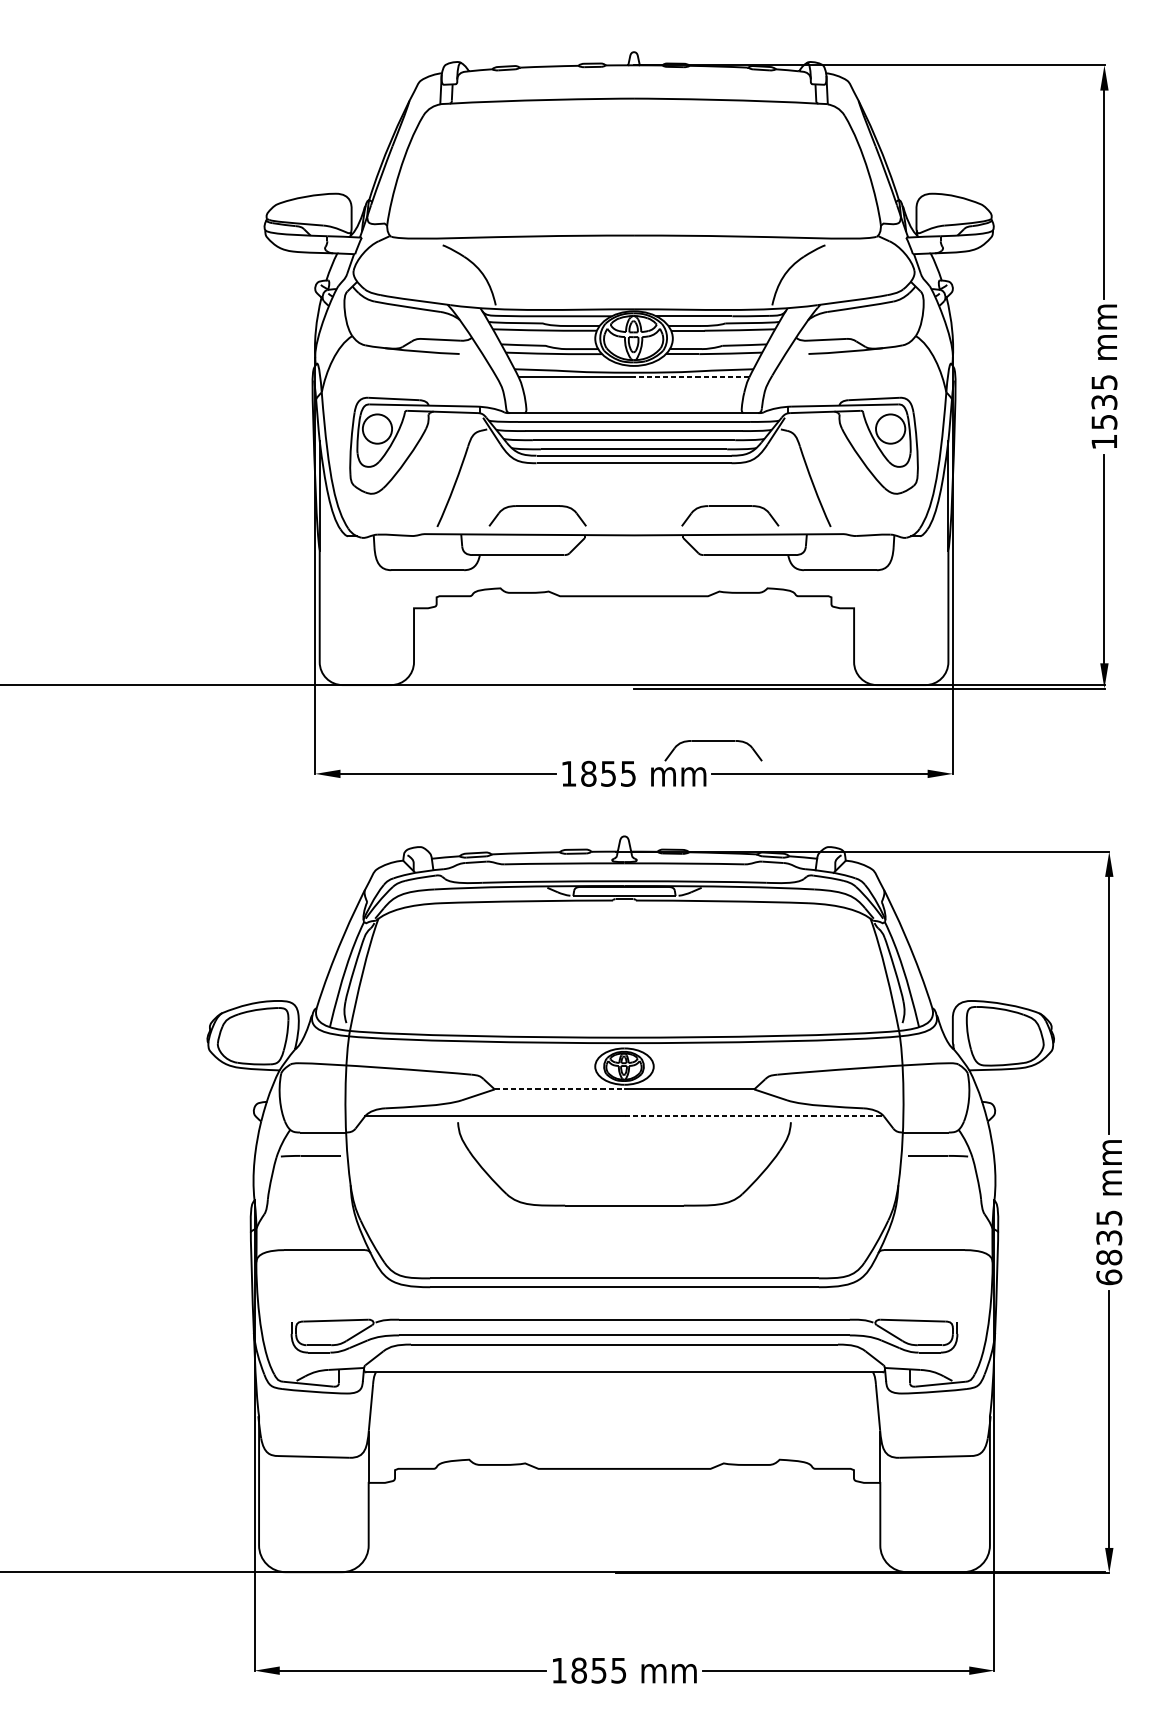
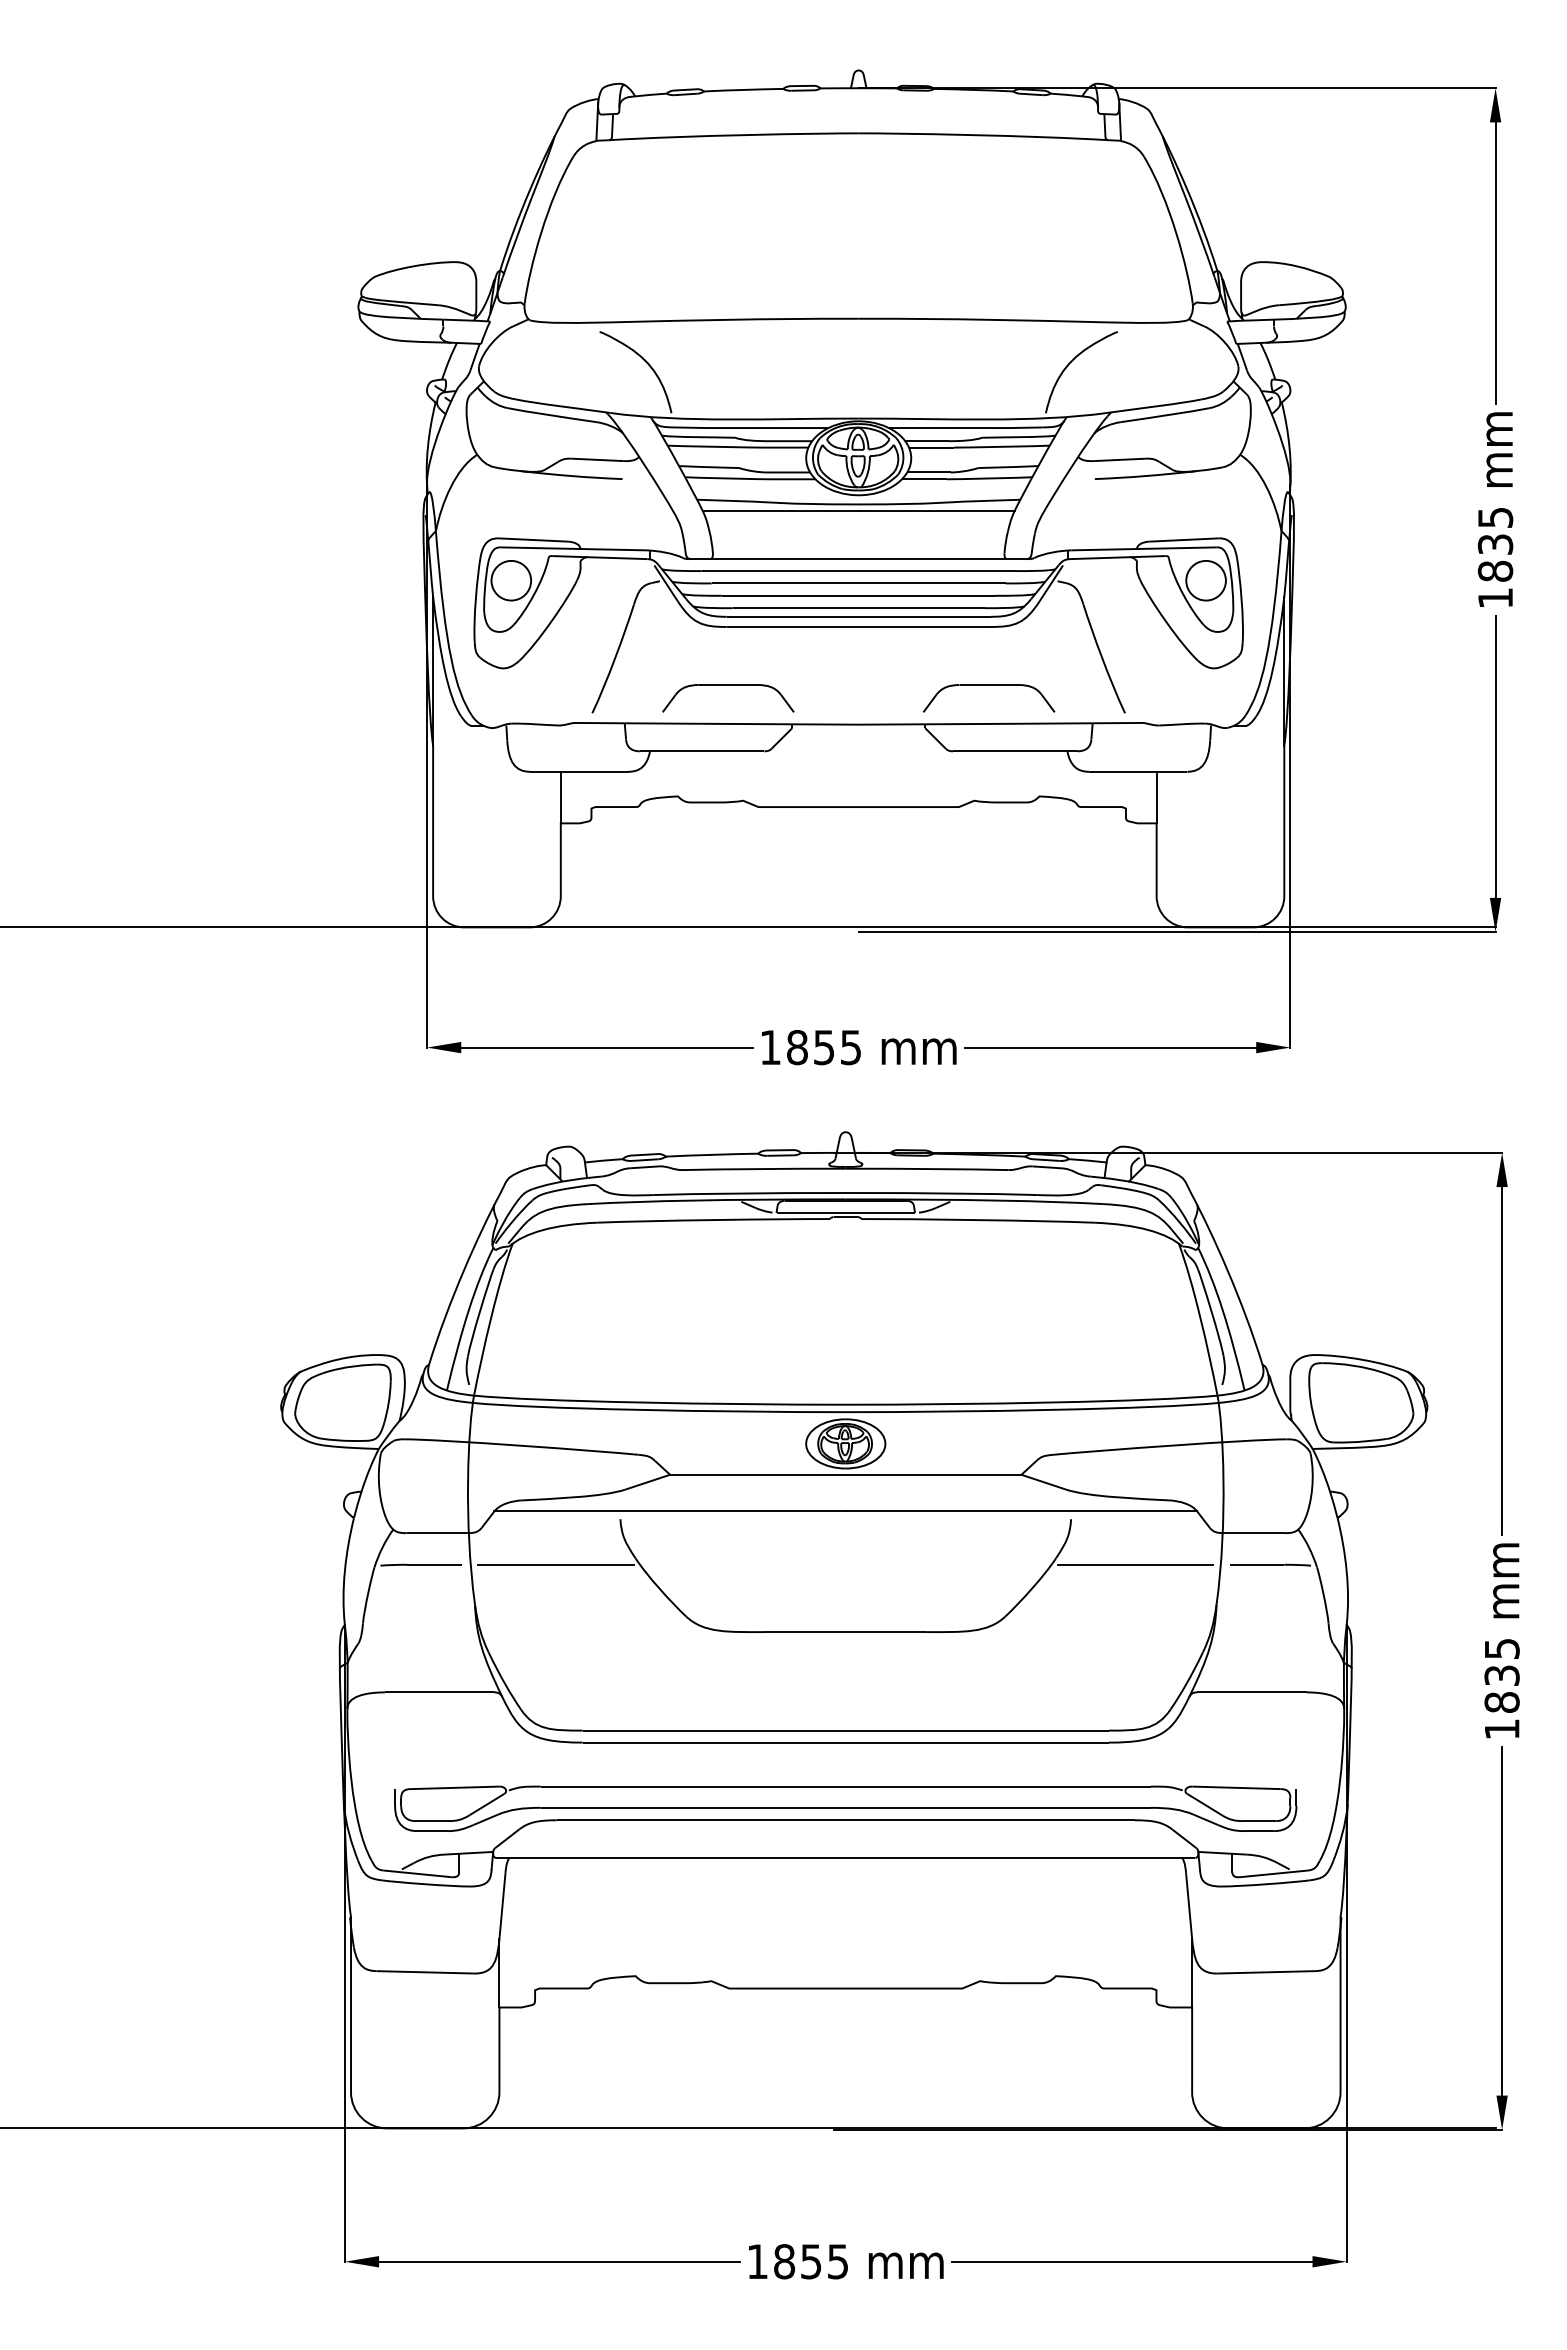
line: (691, 377) -> (936, 510), dashed -> solid
text: (1104, 421) -> (1495, 570), 1535 -> 1835
line: (413, 589) -> (560, 797), added
line: (853, 589) -> (1156, 797), added
part: (713, 741) -> (966, 1003), removed
line: (559, 1089) -> (757, 1474), dashed -> solid
line: (754, 1116) -> (1021, 1511), dashed -> solid
line: (410, 1155) -> (555, 1564), added
line: (838, 1155) -> (1135, 1564), added
text: (1108, 1276) -> (1501, 1728), 6835 -> 1835

